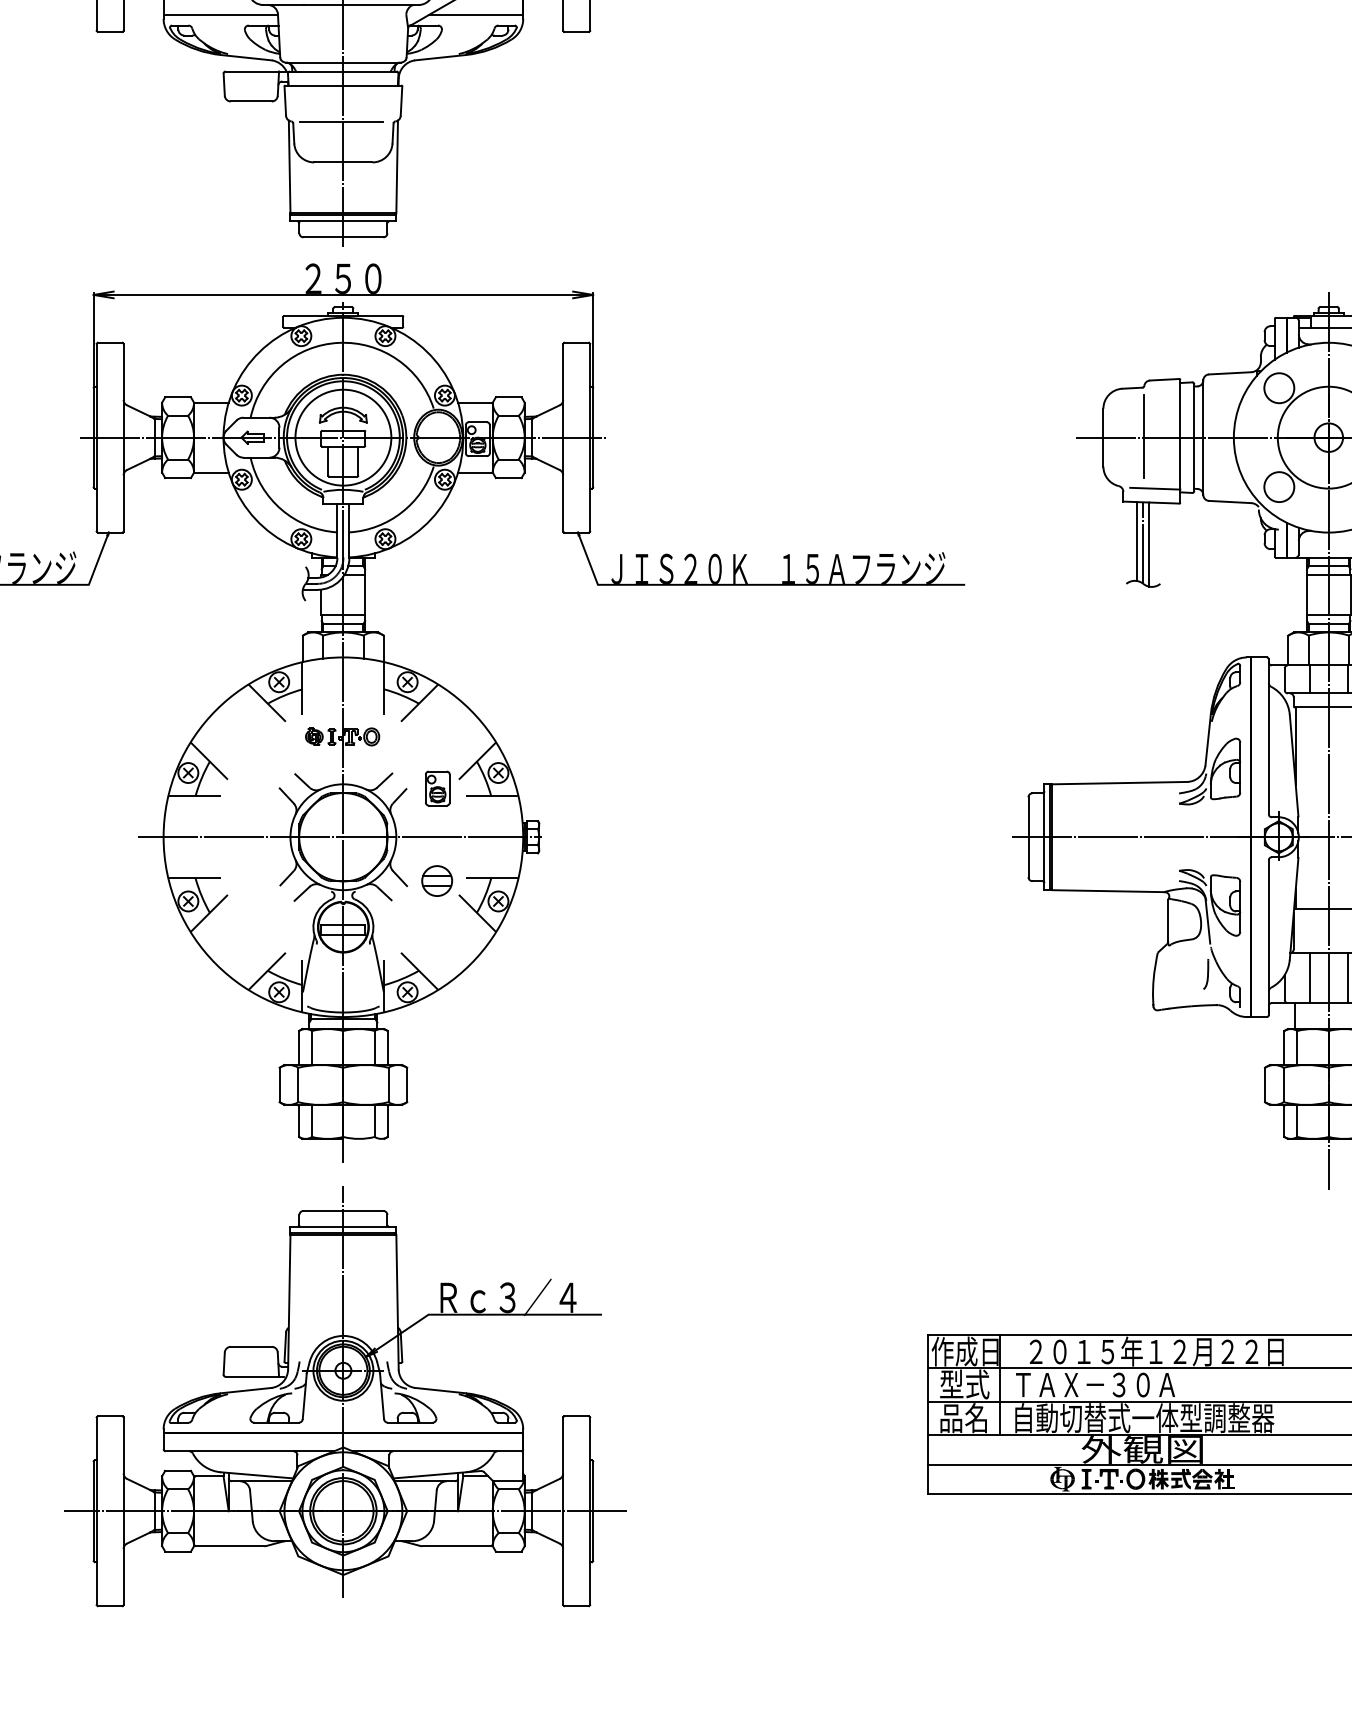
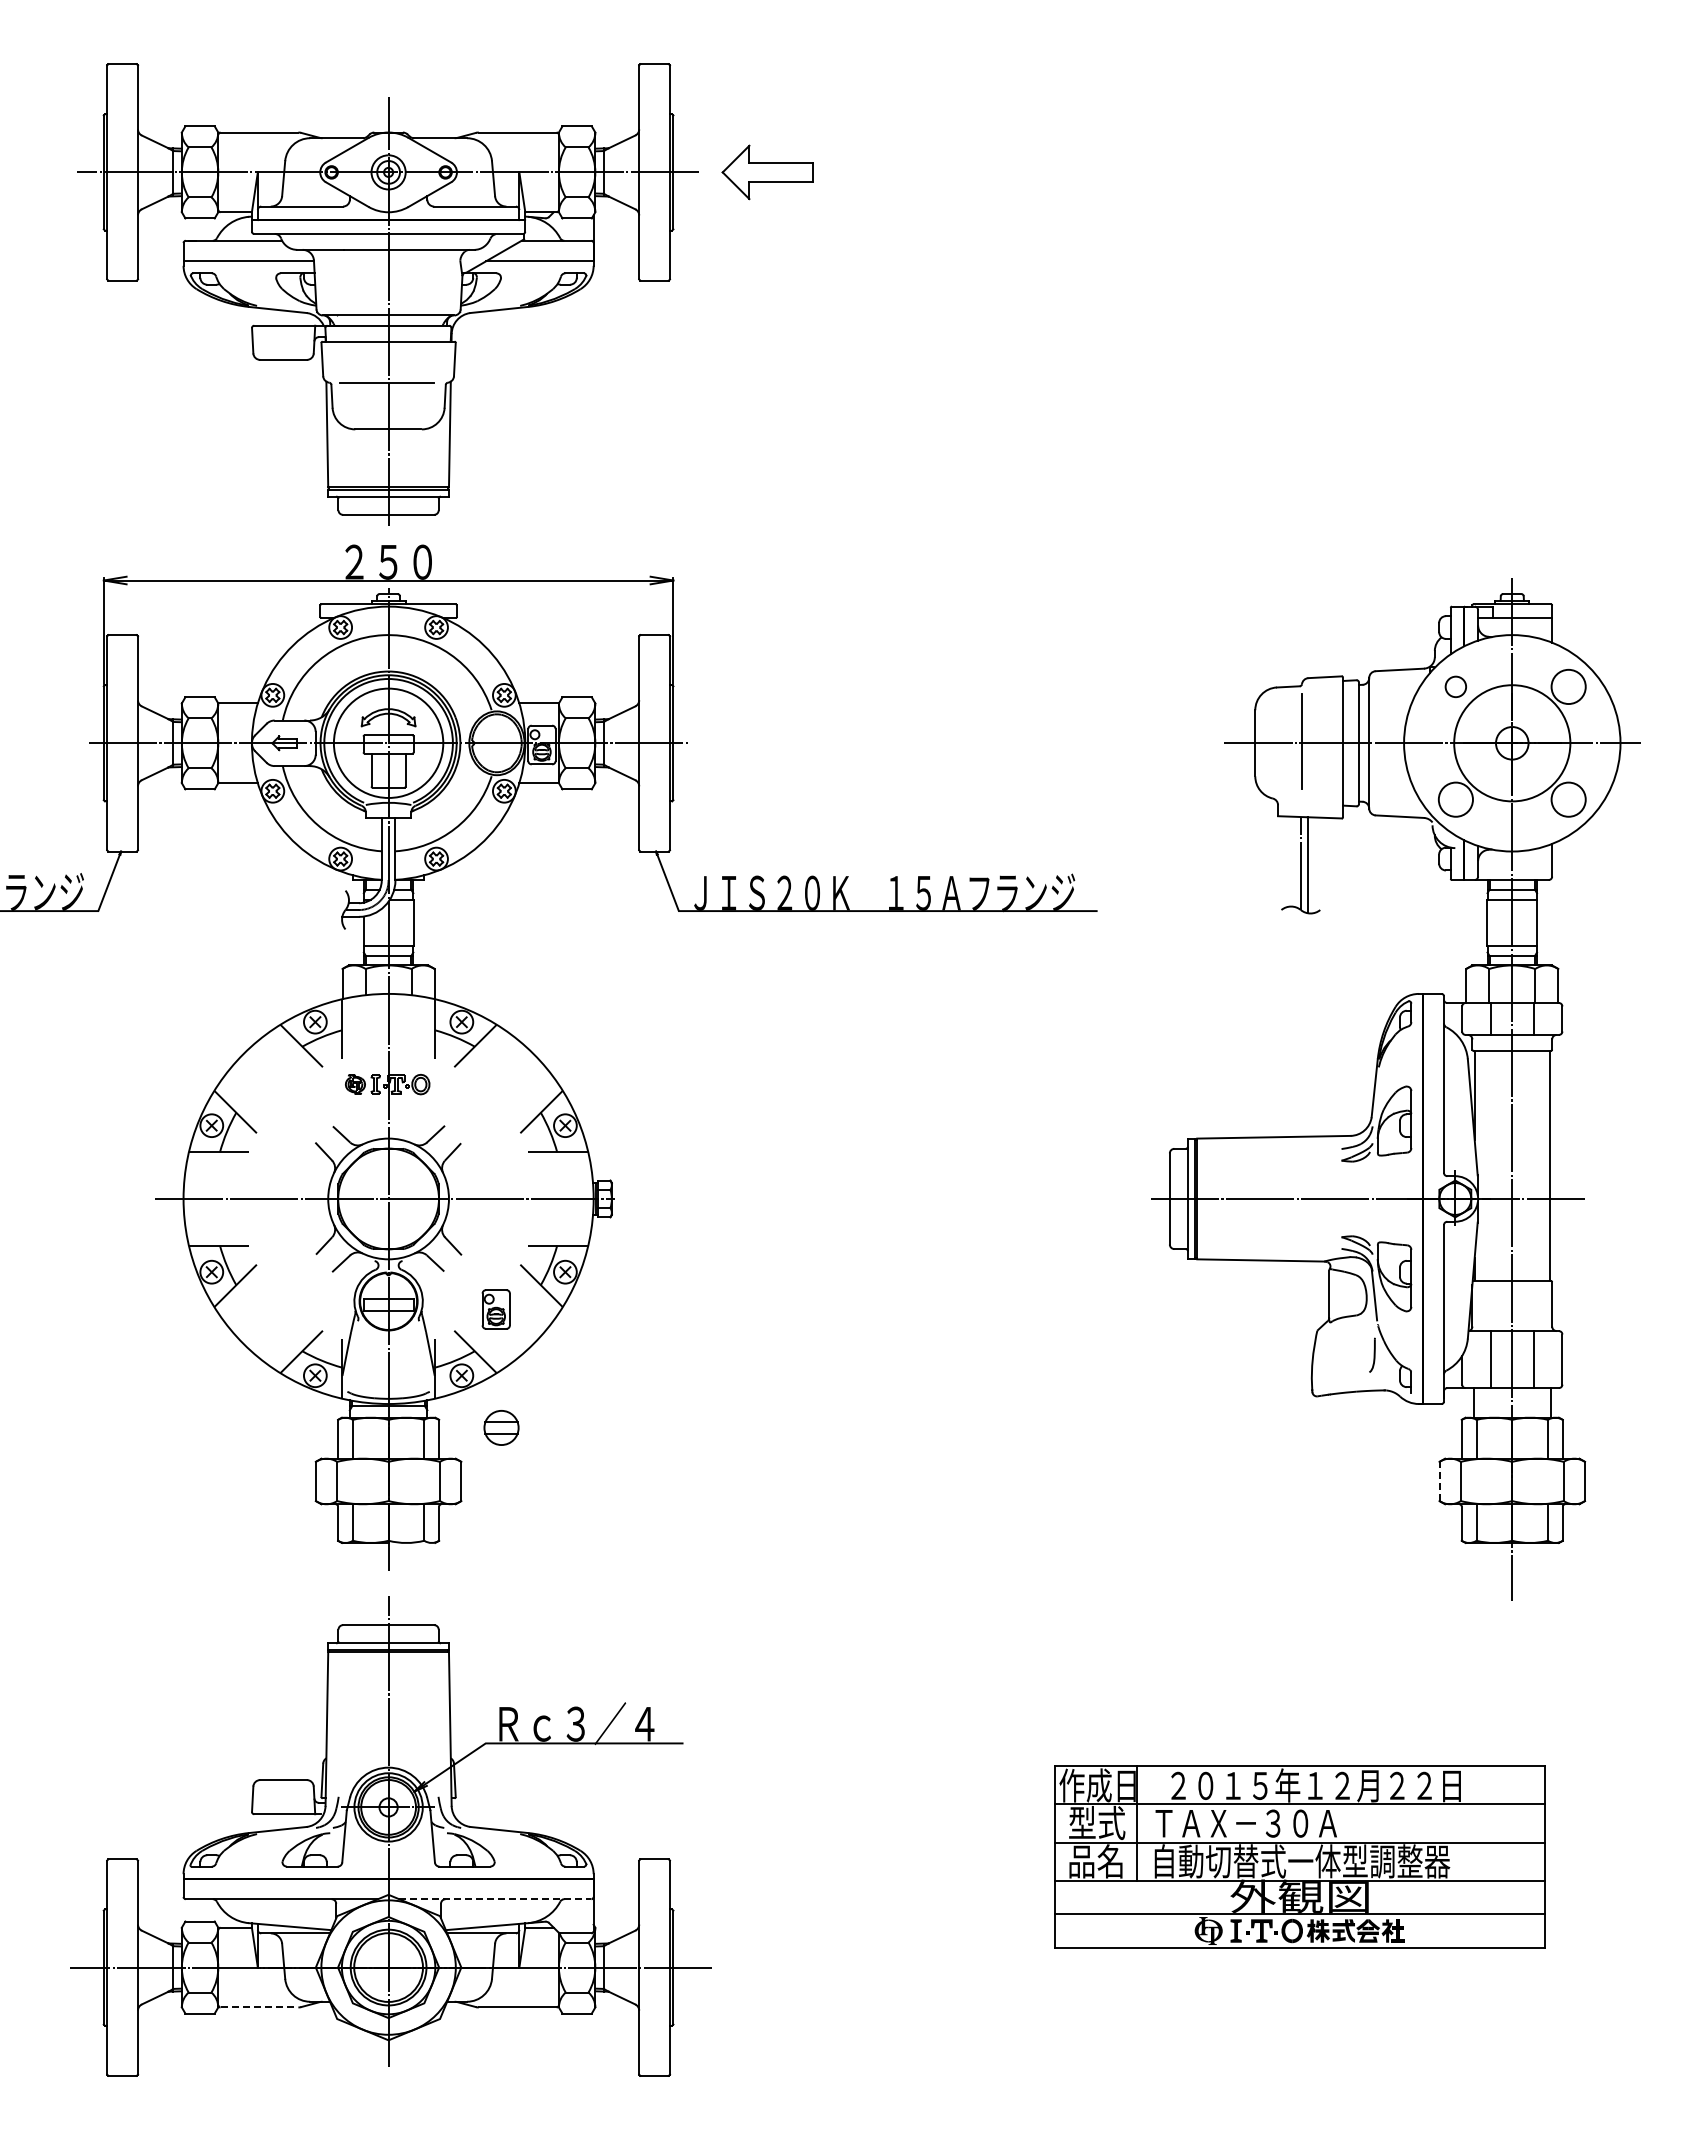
circle: (1278, 387) -> (1455, 686), size x0.6
line: (1155, 488) -> (1314, 801), removed
line: (1137, 541) -> (1294, 861), removed
part: (437, 788) -> (495, 1309), moved
part: (437, 880) -> (501, 1427), moved
line: (1264, 1085) -> (1439, 1481), solid -> dashed
line: (437, 1451) -> (495, 1899), solid -> dashed
line: (230, 1546) -> (259, 2007), solid -> dashed

